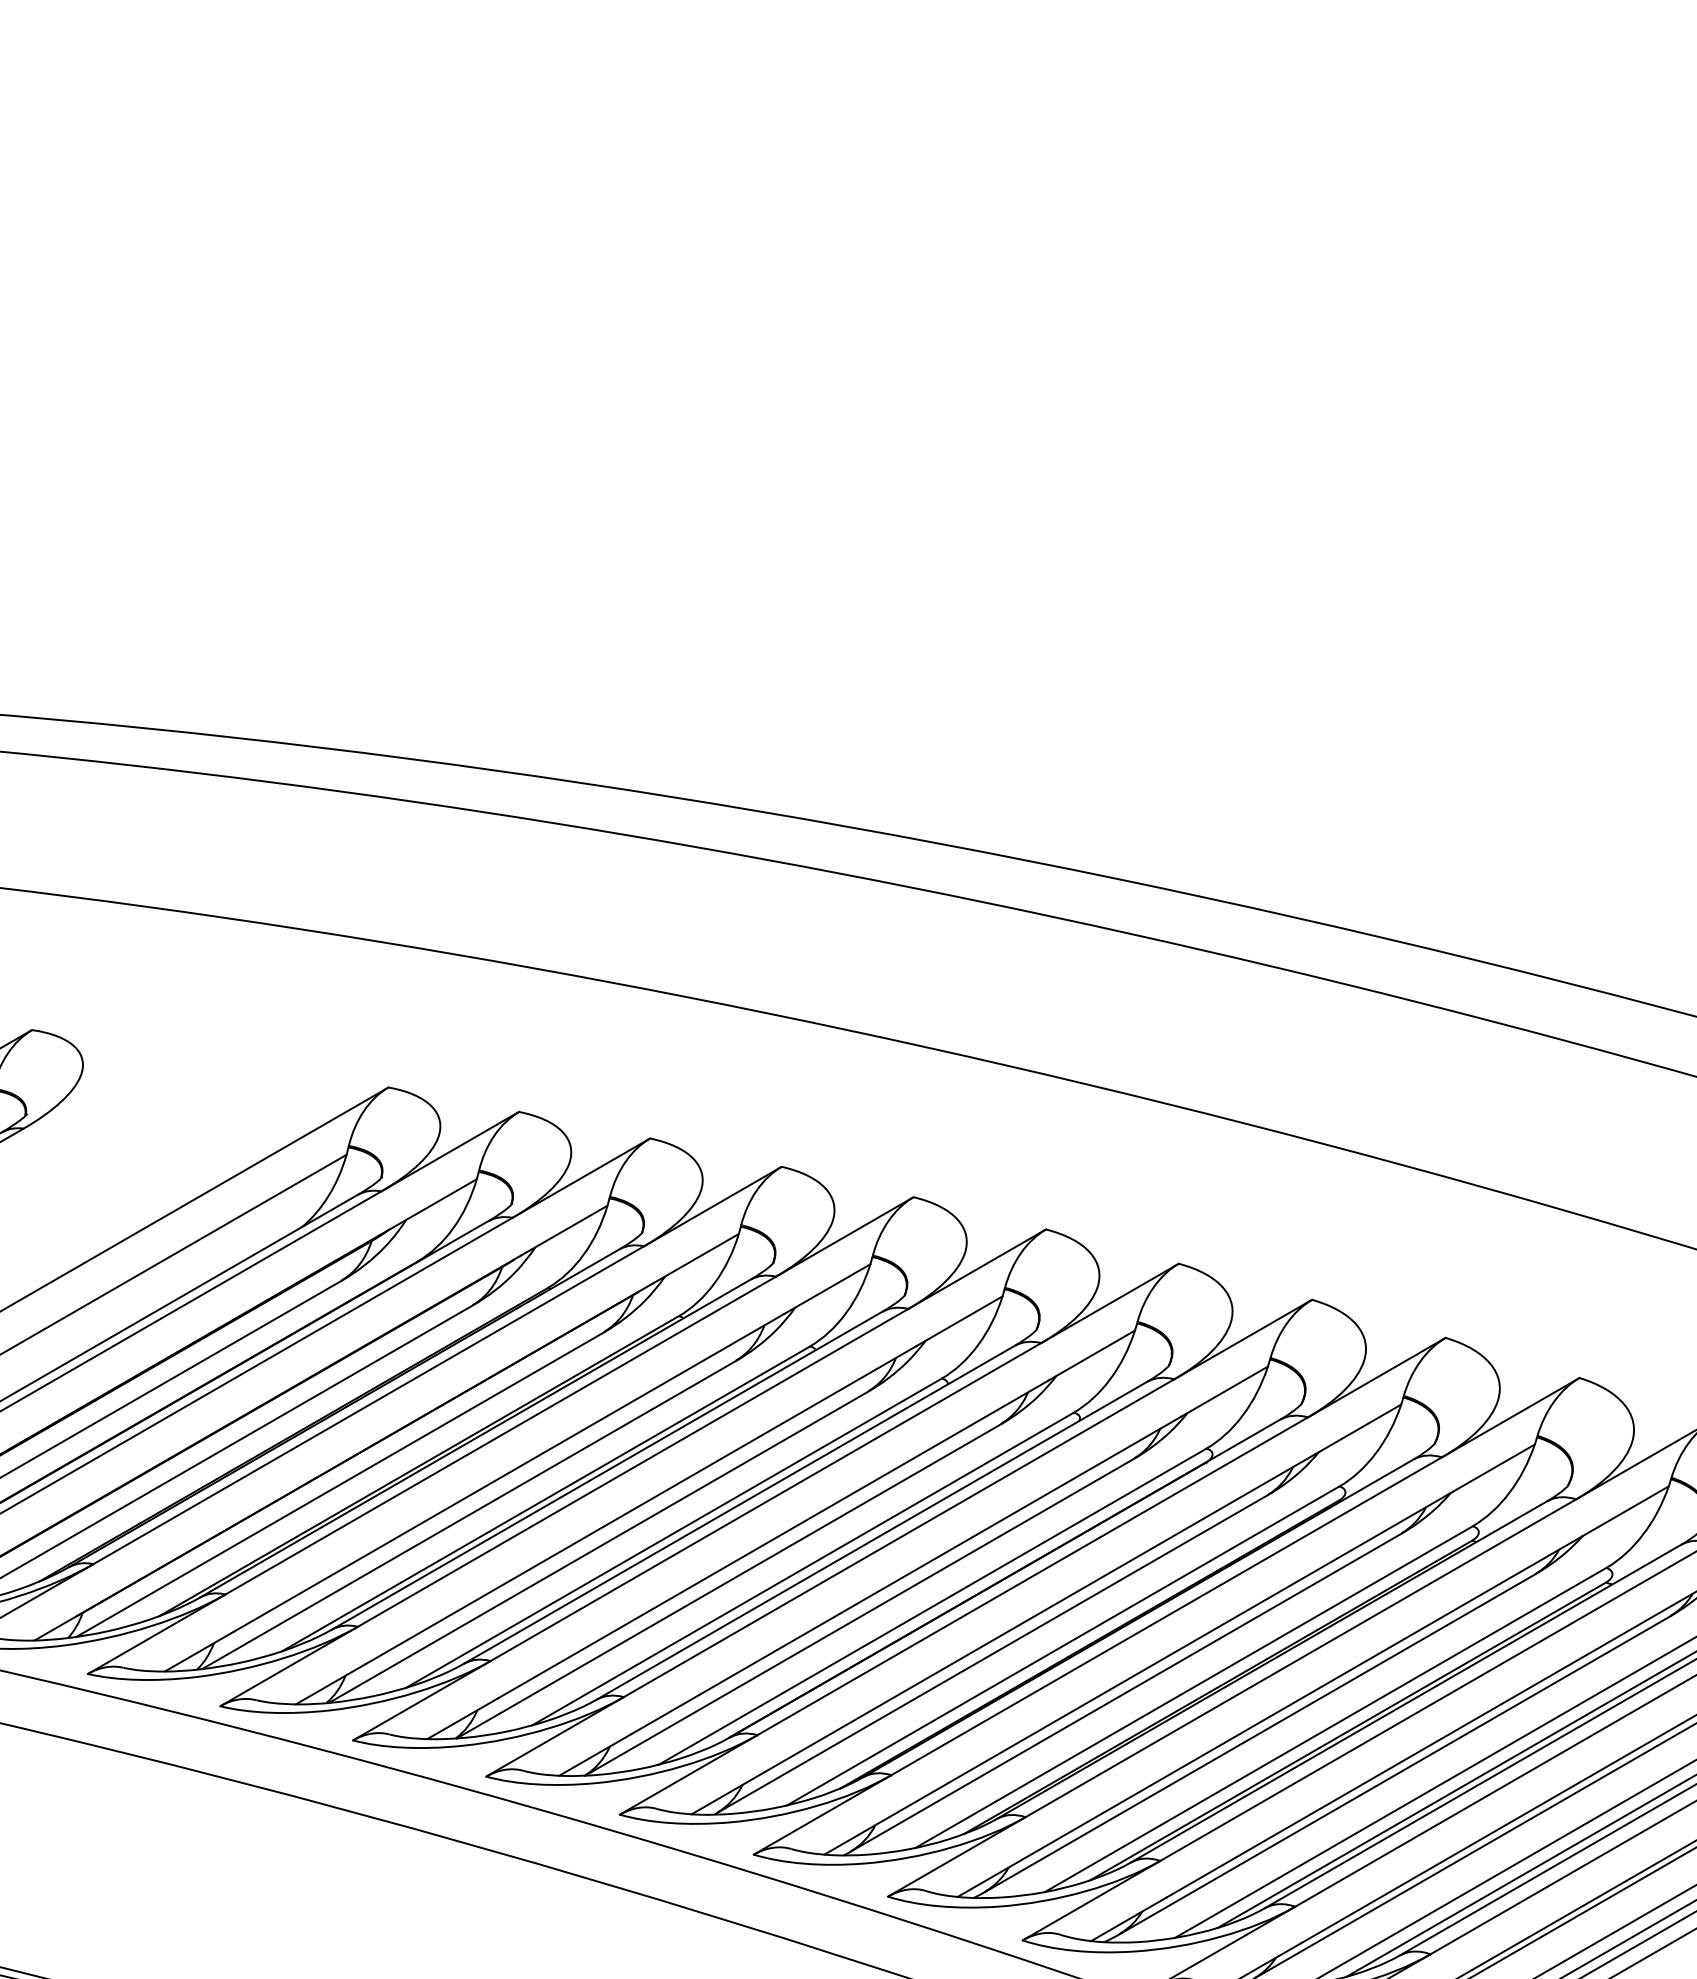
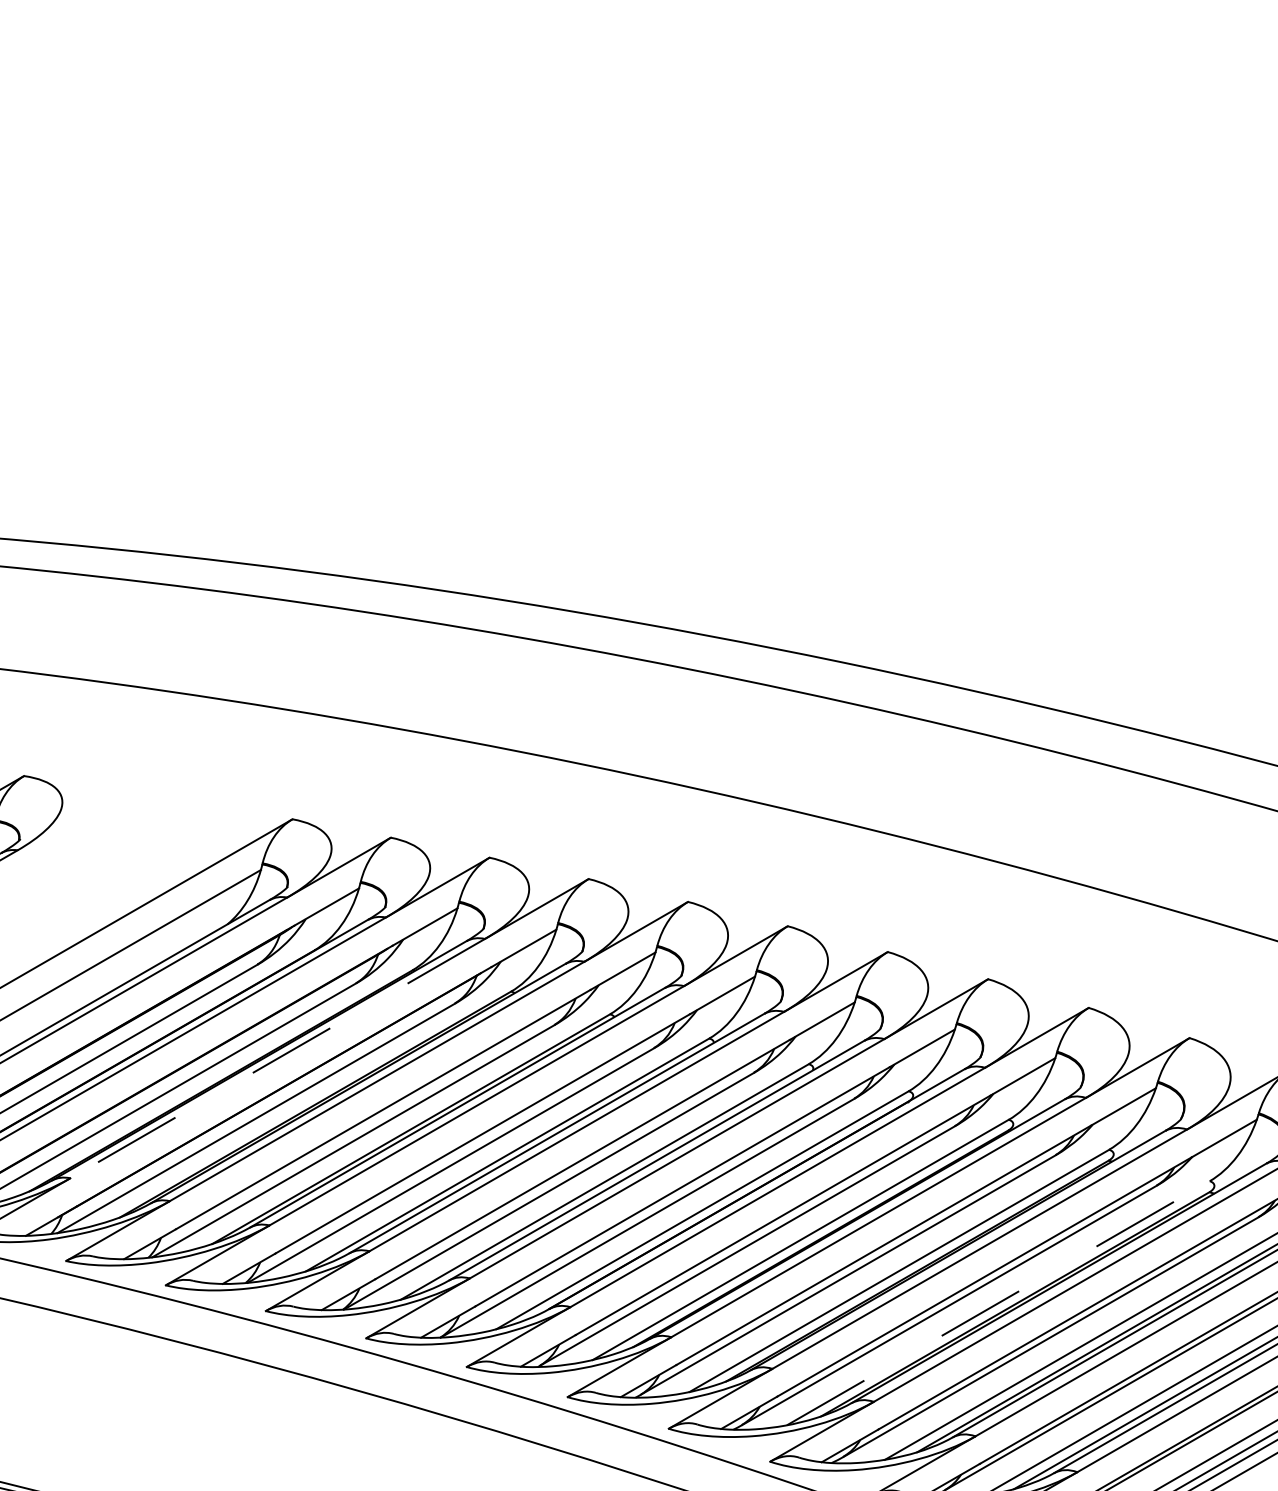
line: (368, 1405) -> (277, 1058), solid -> dashed
line: (1326, 1729) -> (999, 1302), solid -> dashed

